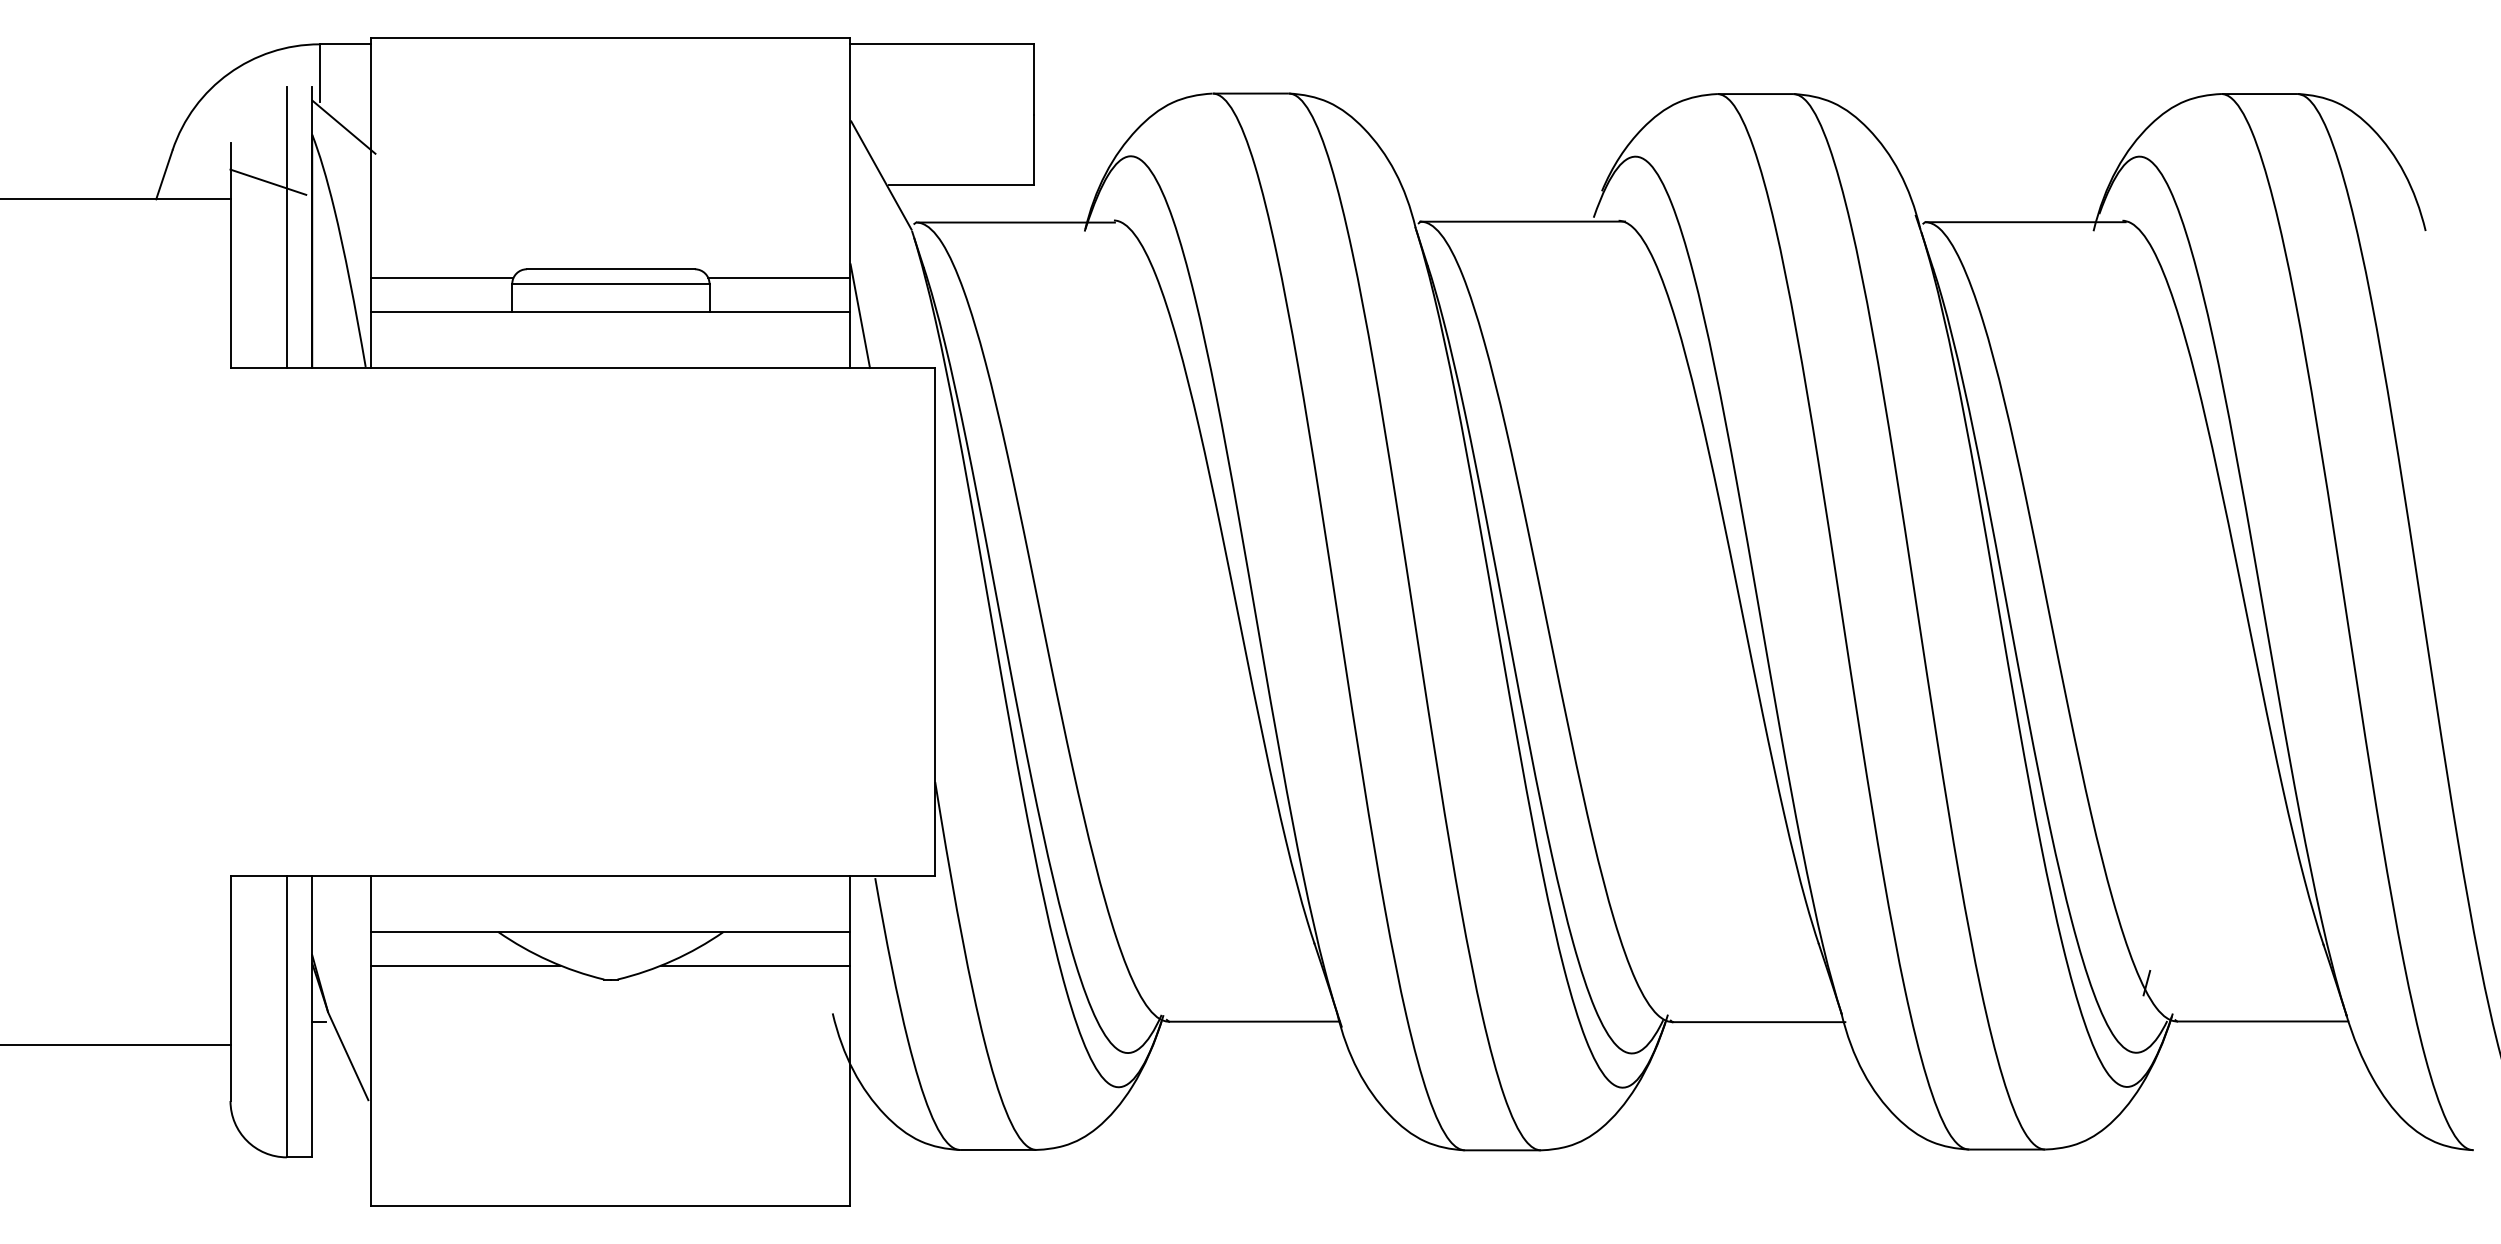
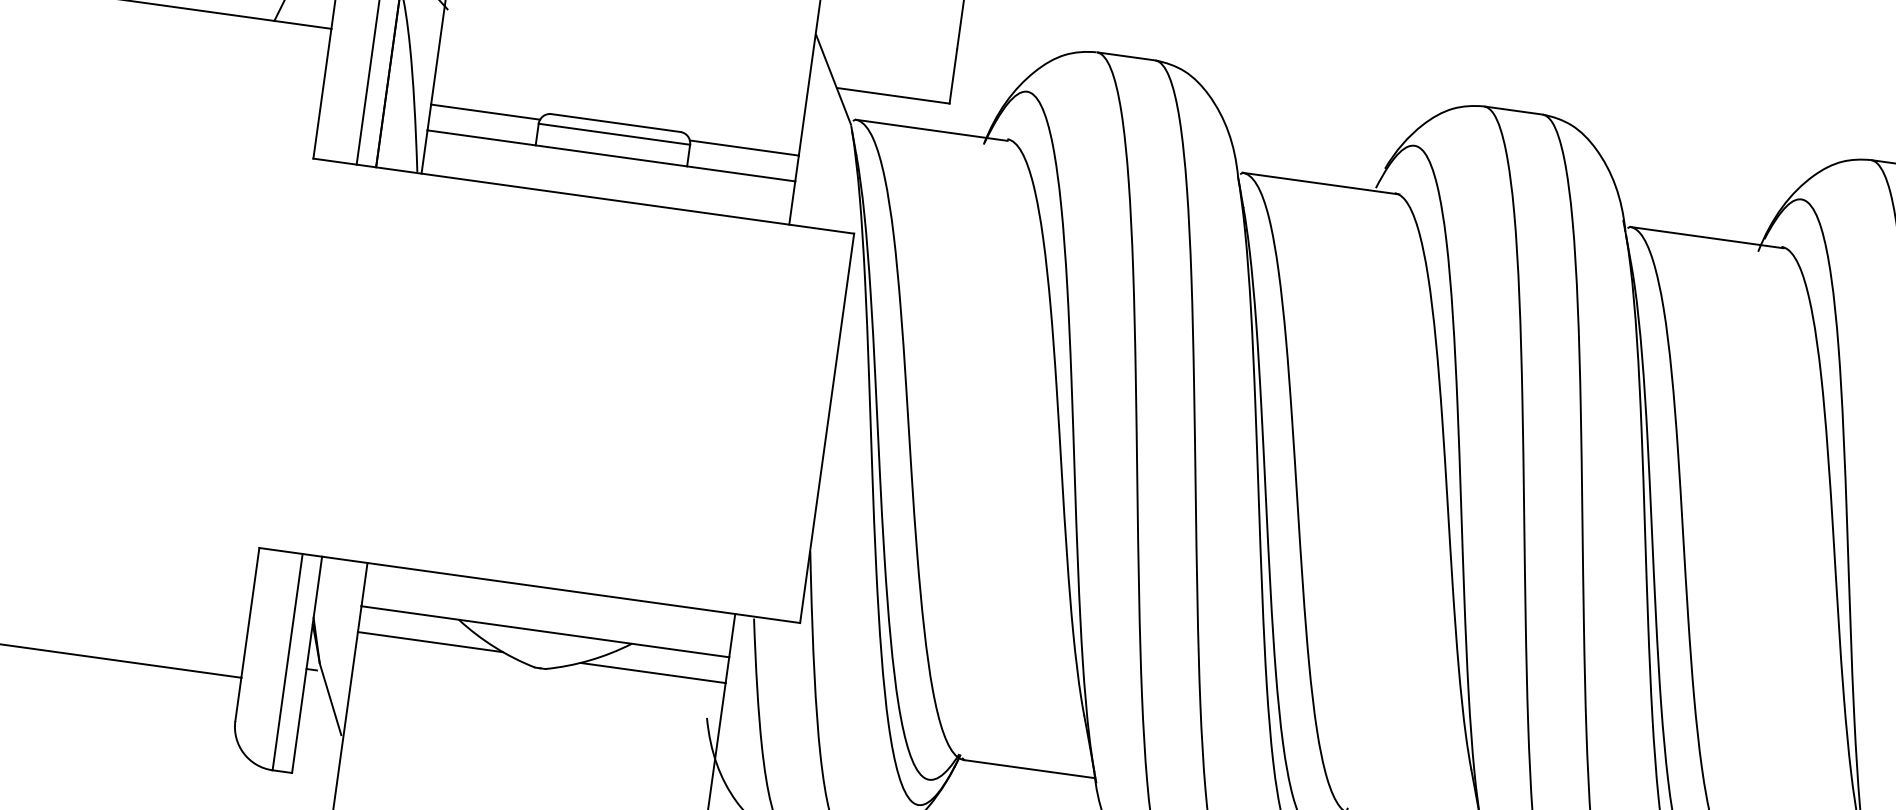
line: (268, 181) -> (362, 19), removed
line: (860, 316) -> (802, 185), removed

